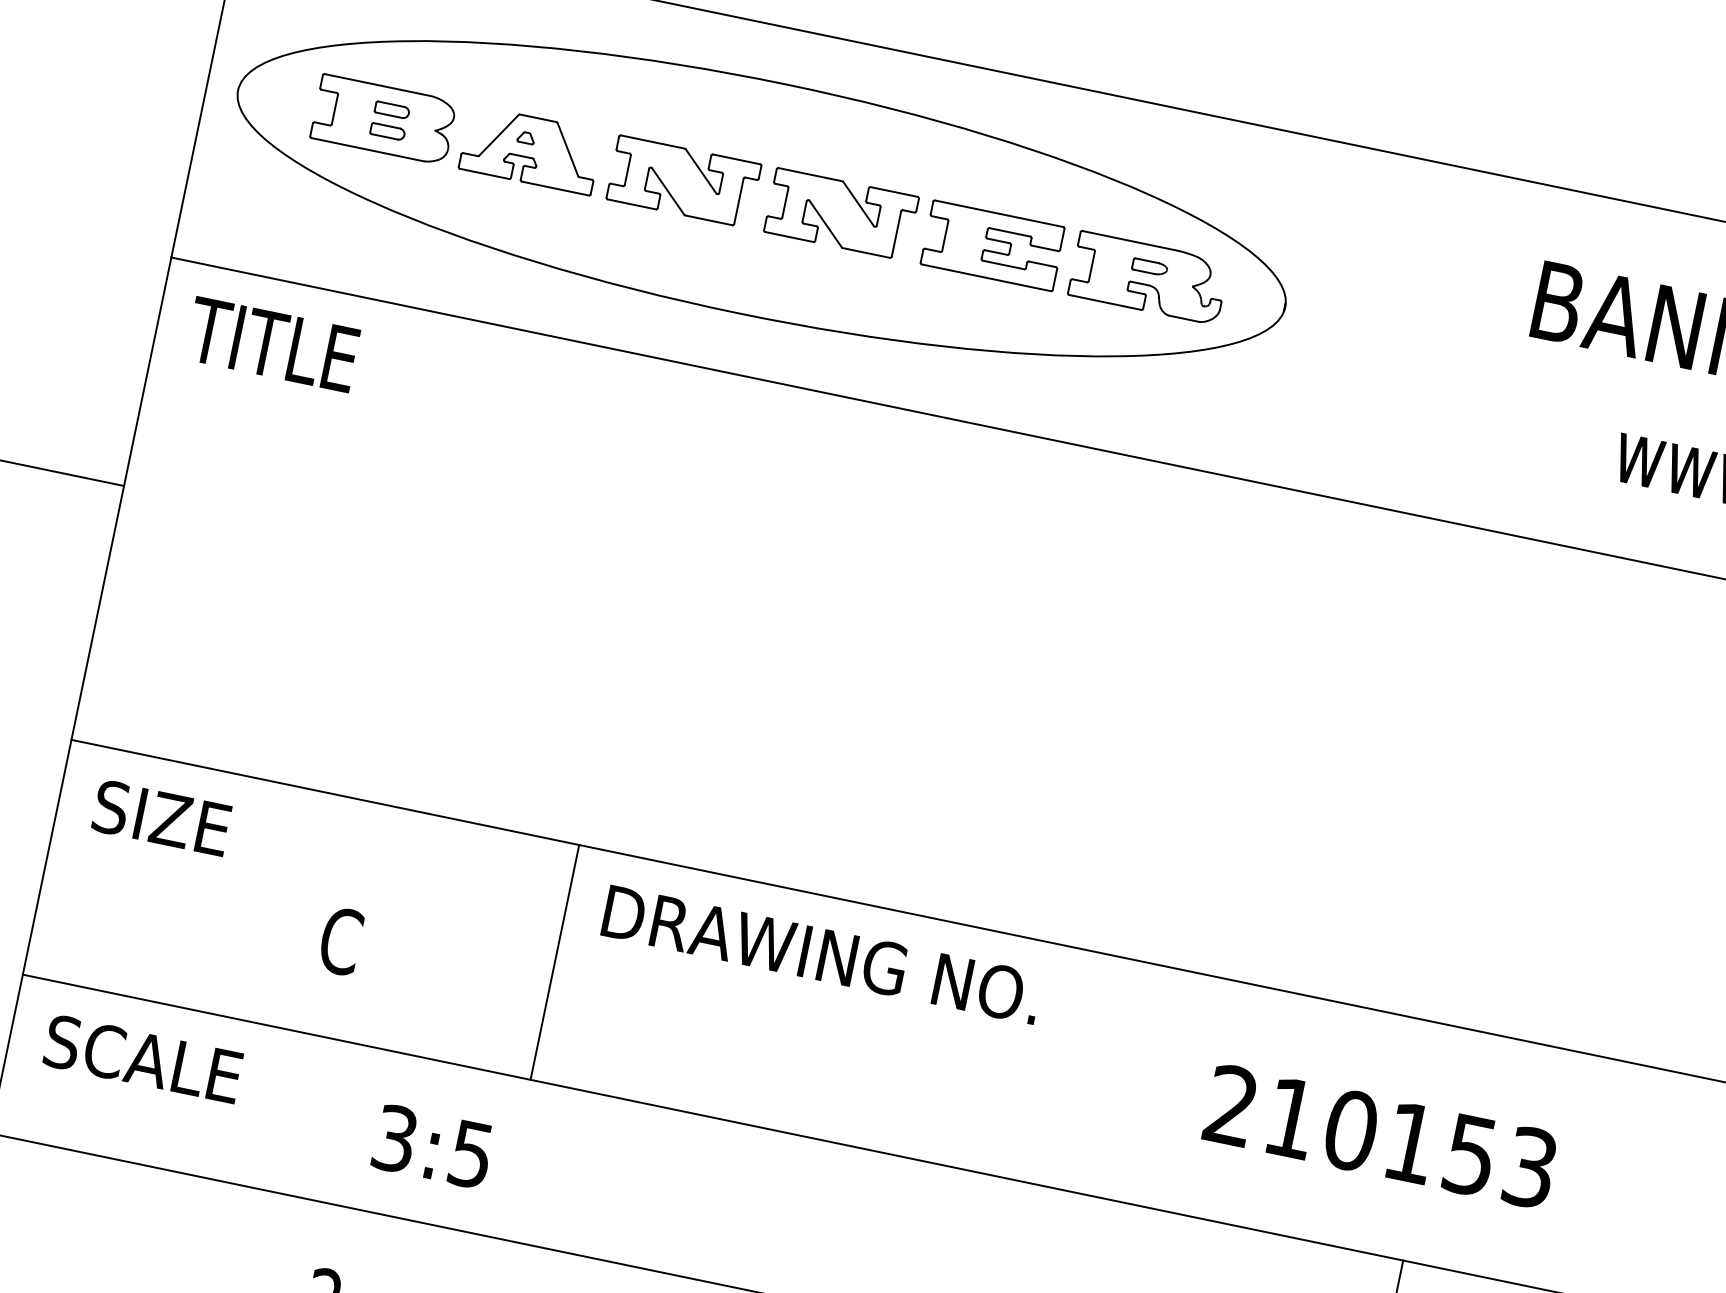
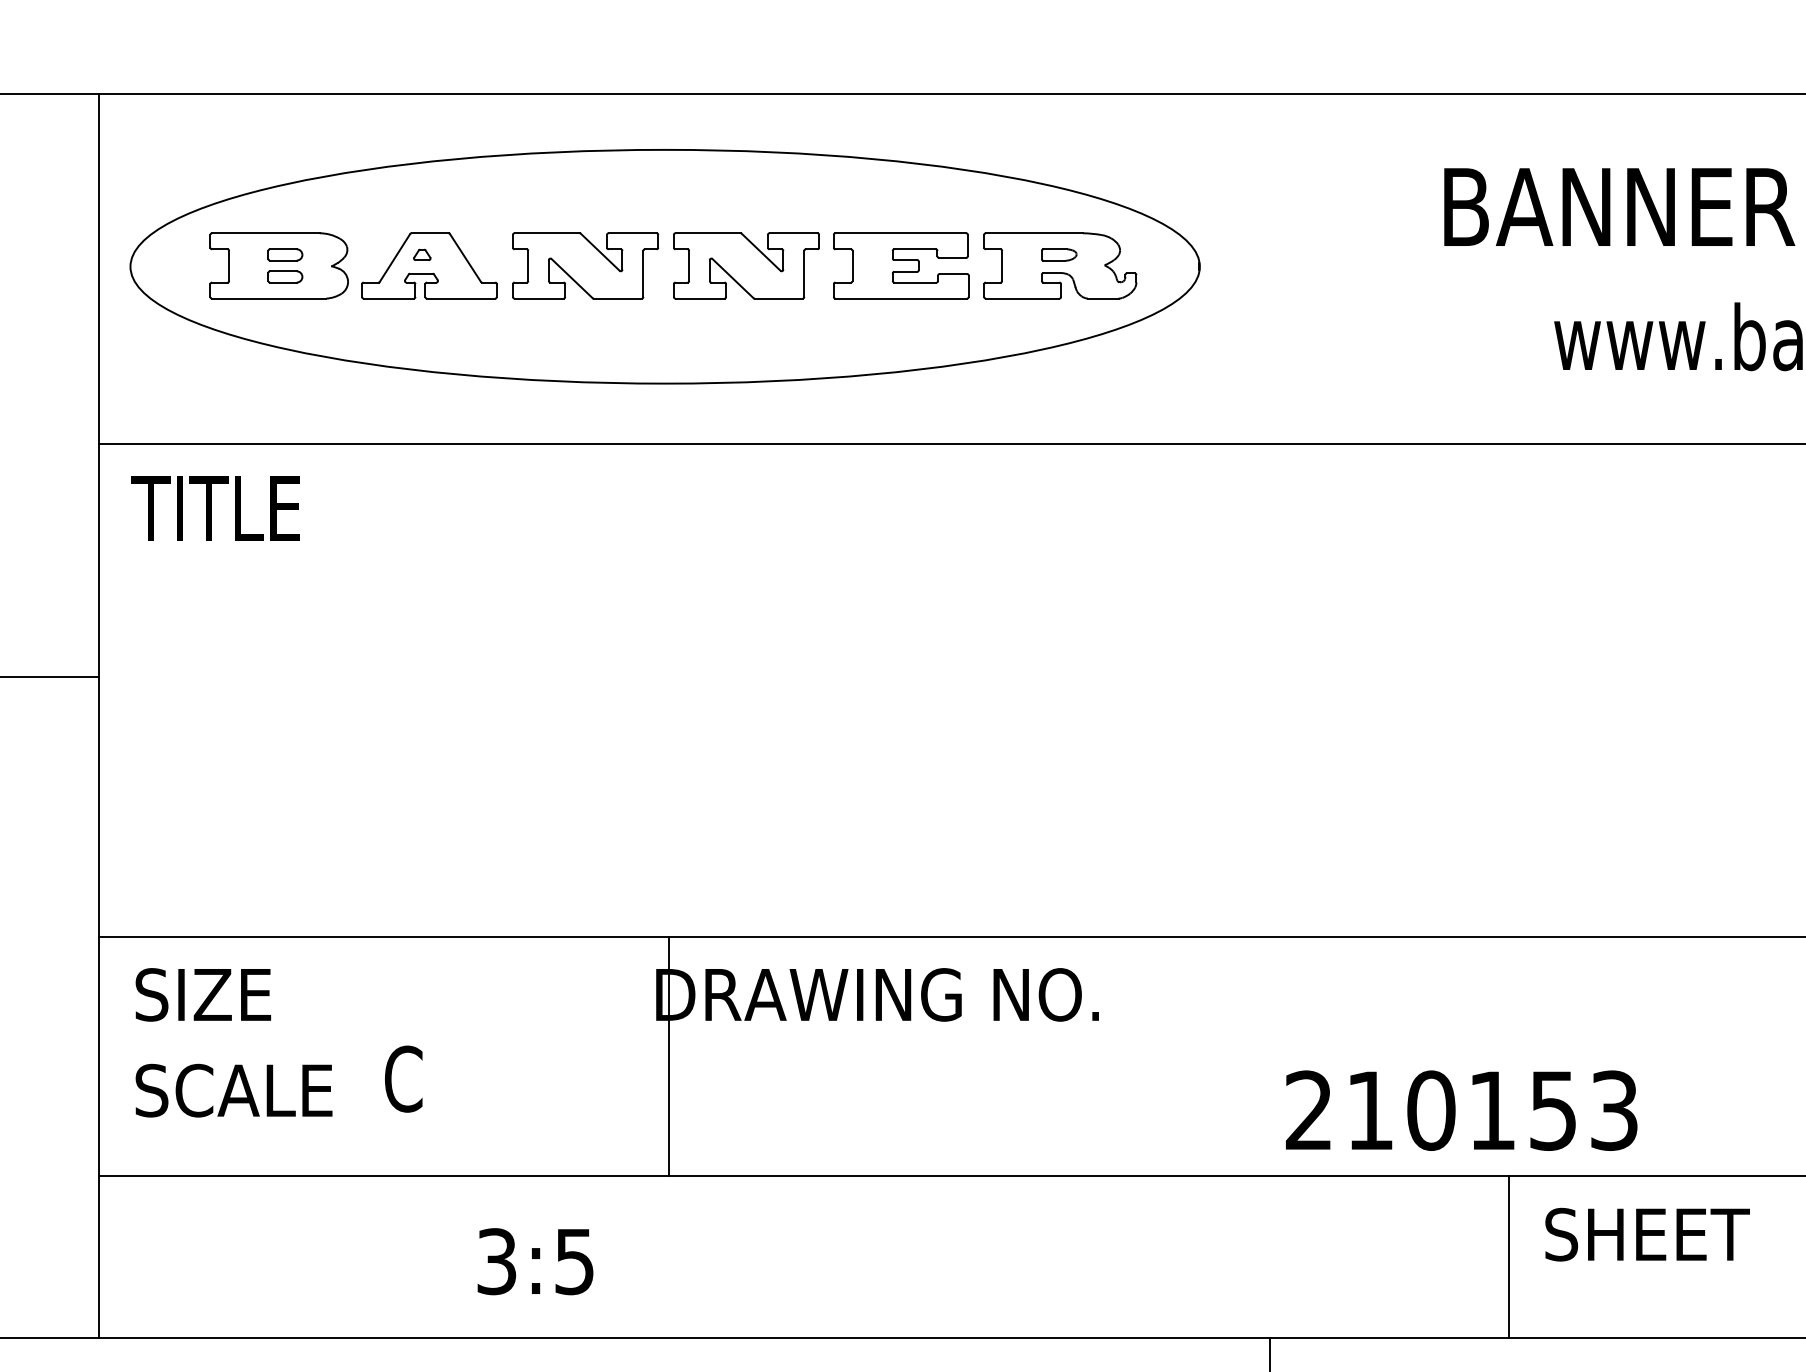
line: (554, 962) -> (668, 1056), moved
text: (142, 1058) -> (233, 1090), moved
text: (1380, 1136) -> (1461, 1110), moved

